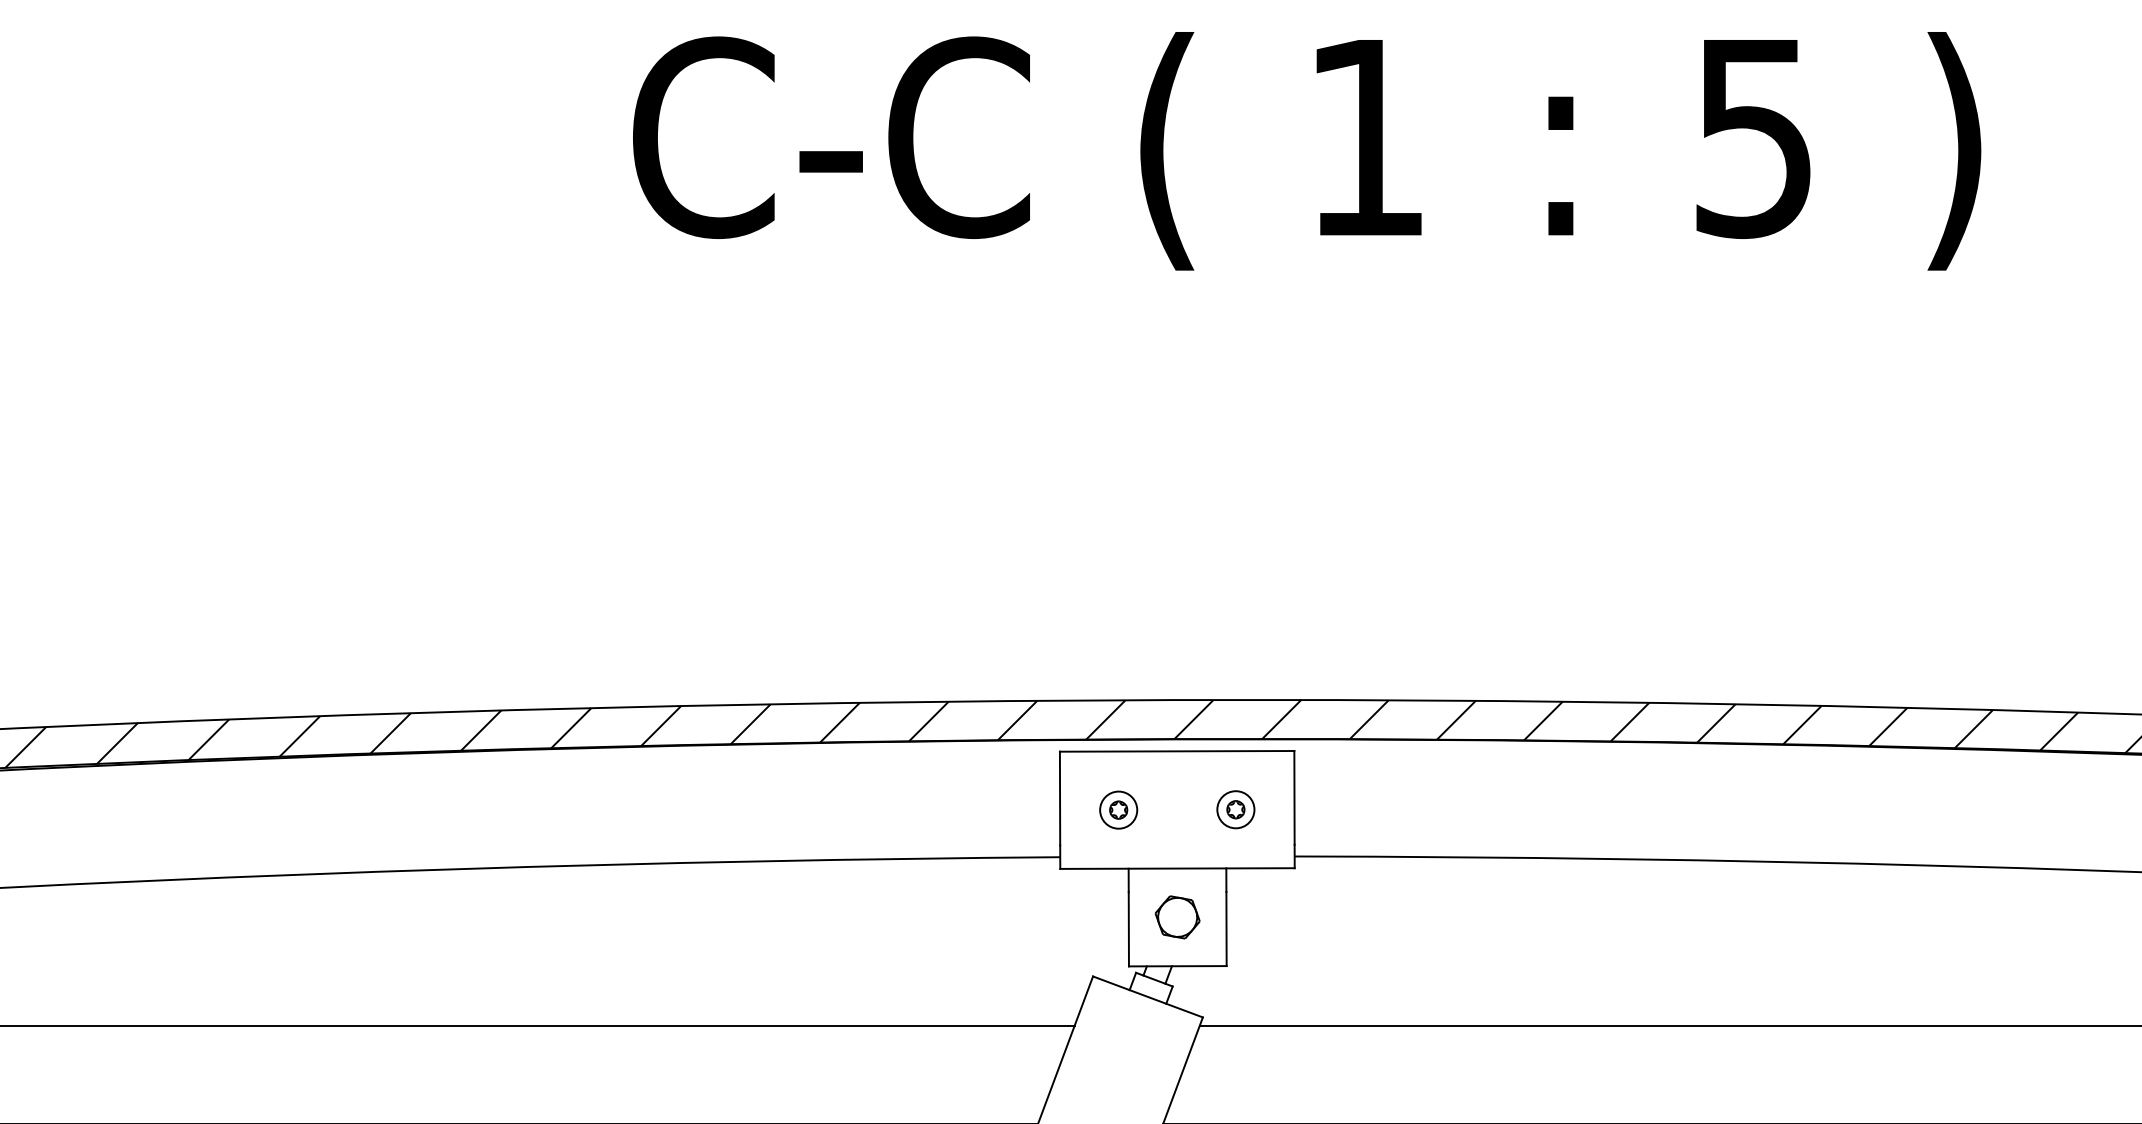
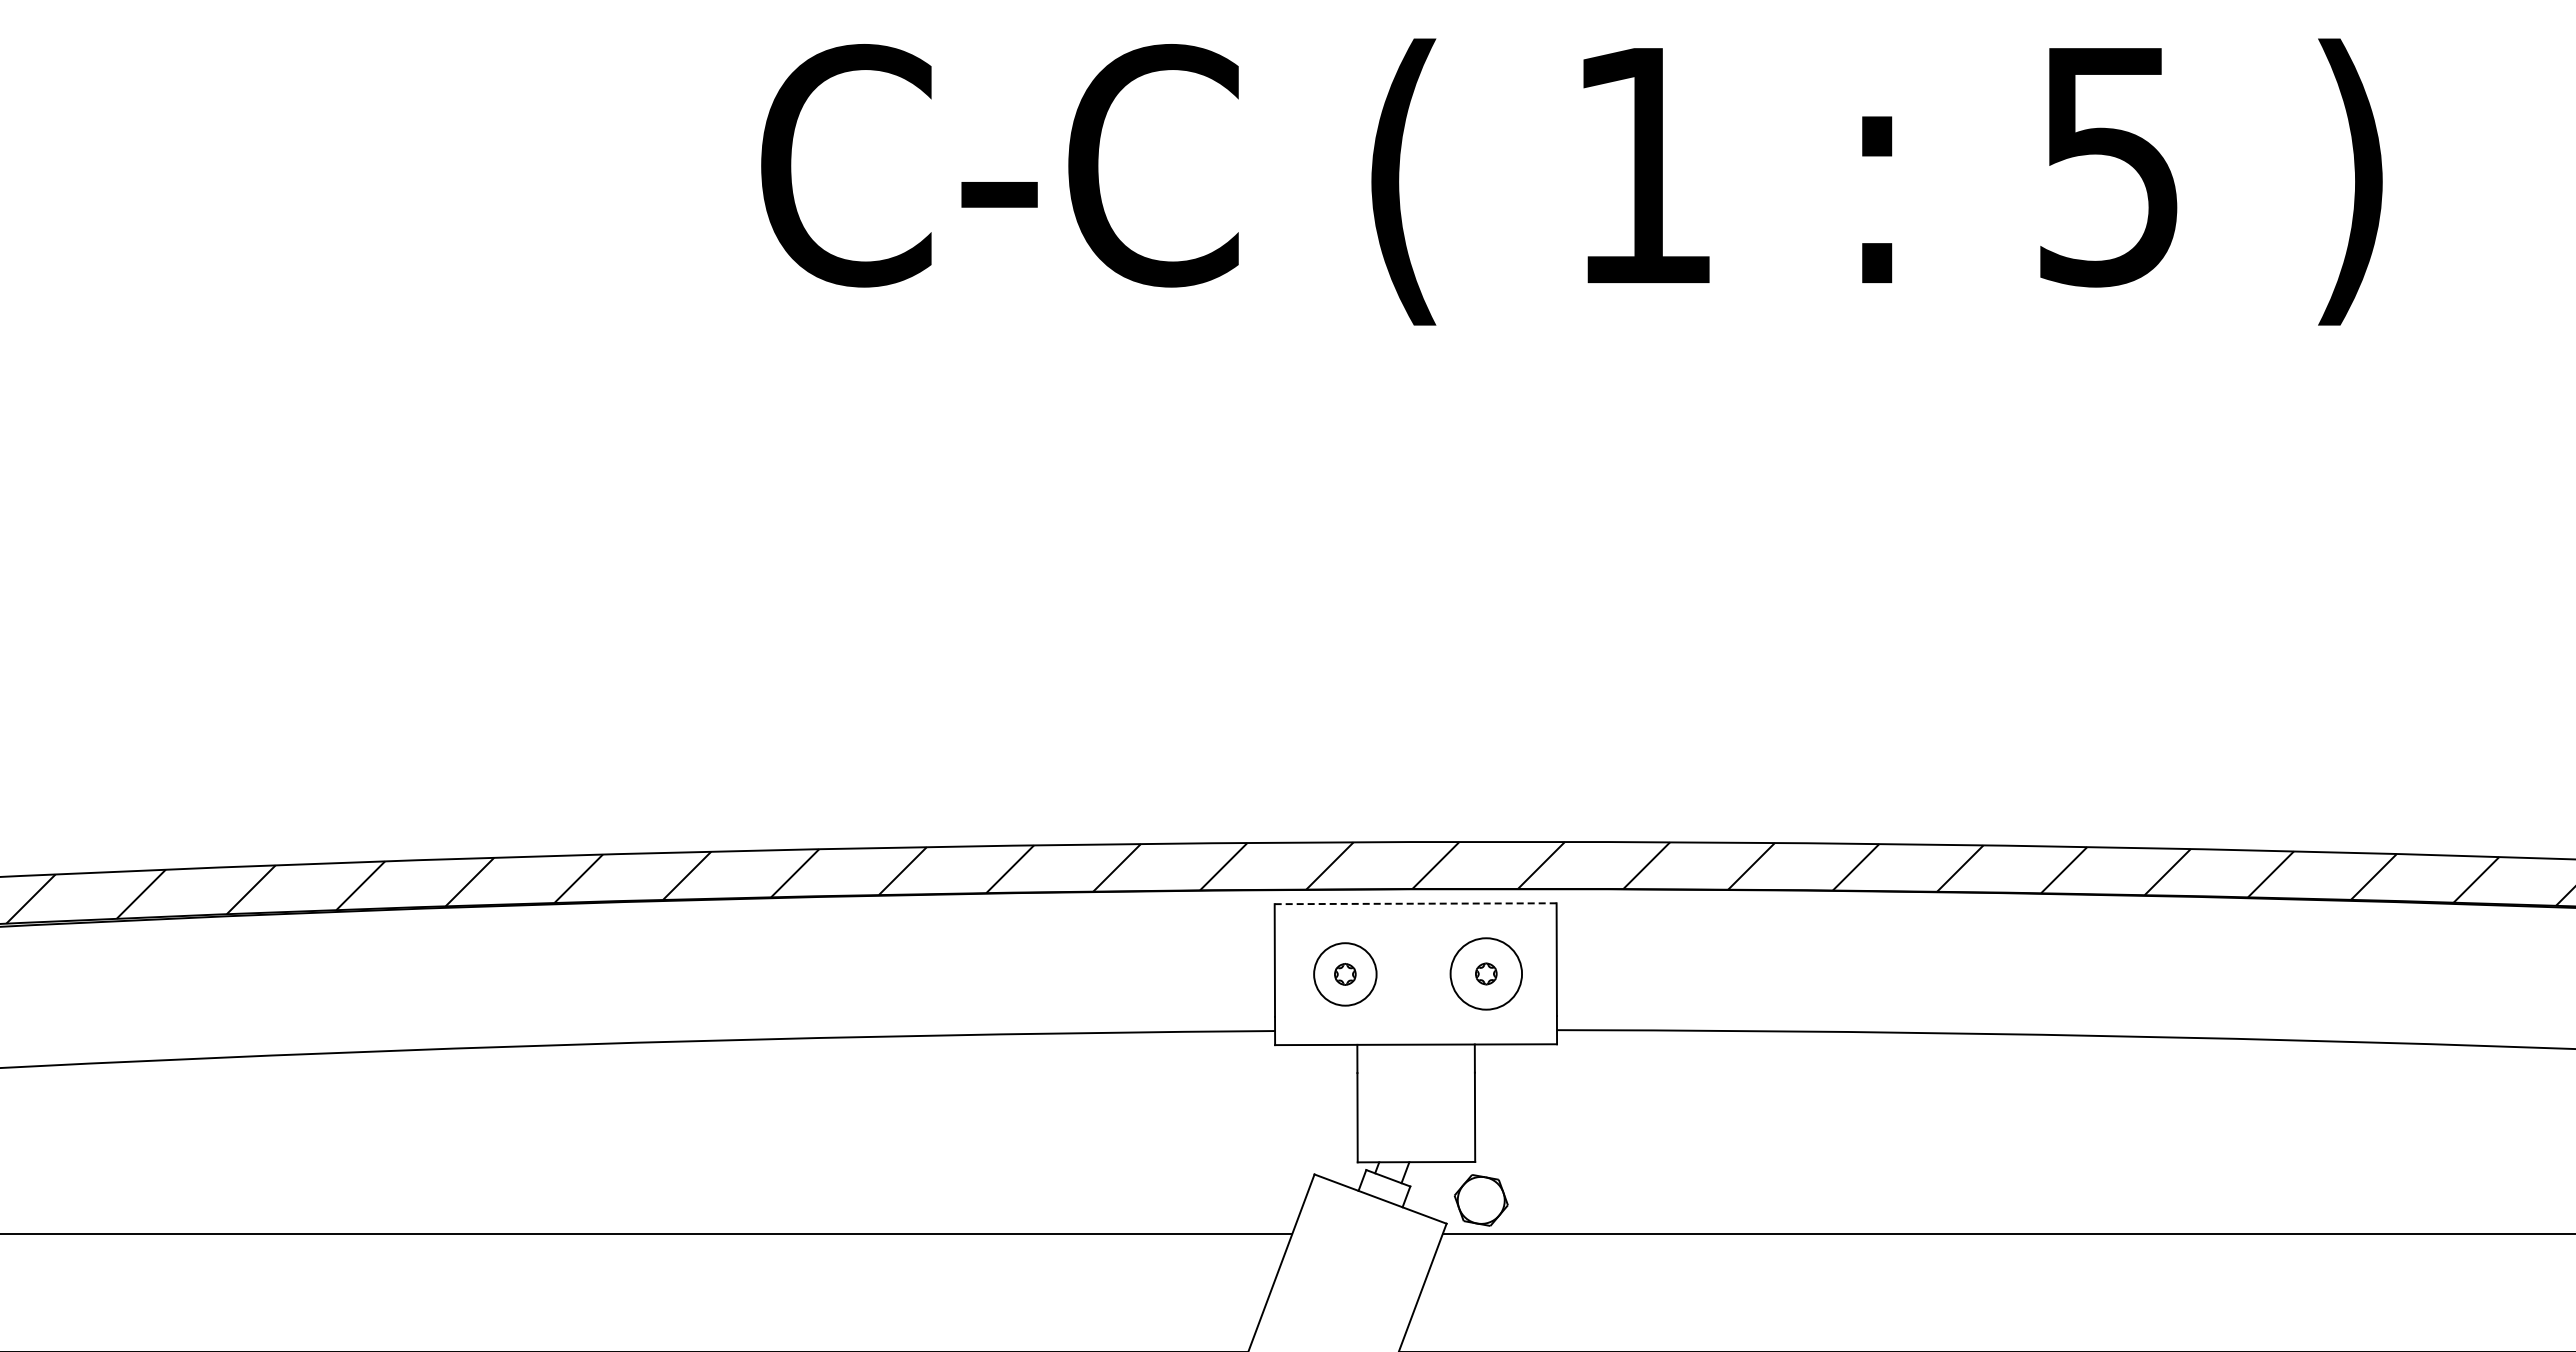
line: (1177, 751) -> (1415, 903), solid -> dashed
circle: (1236, 809) -> (1486, 973), size x1.6
circle: (1118, 810) -> (1345, 974), size x1.4
part: (1177, 917) -> (1481, 1200), moved

